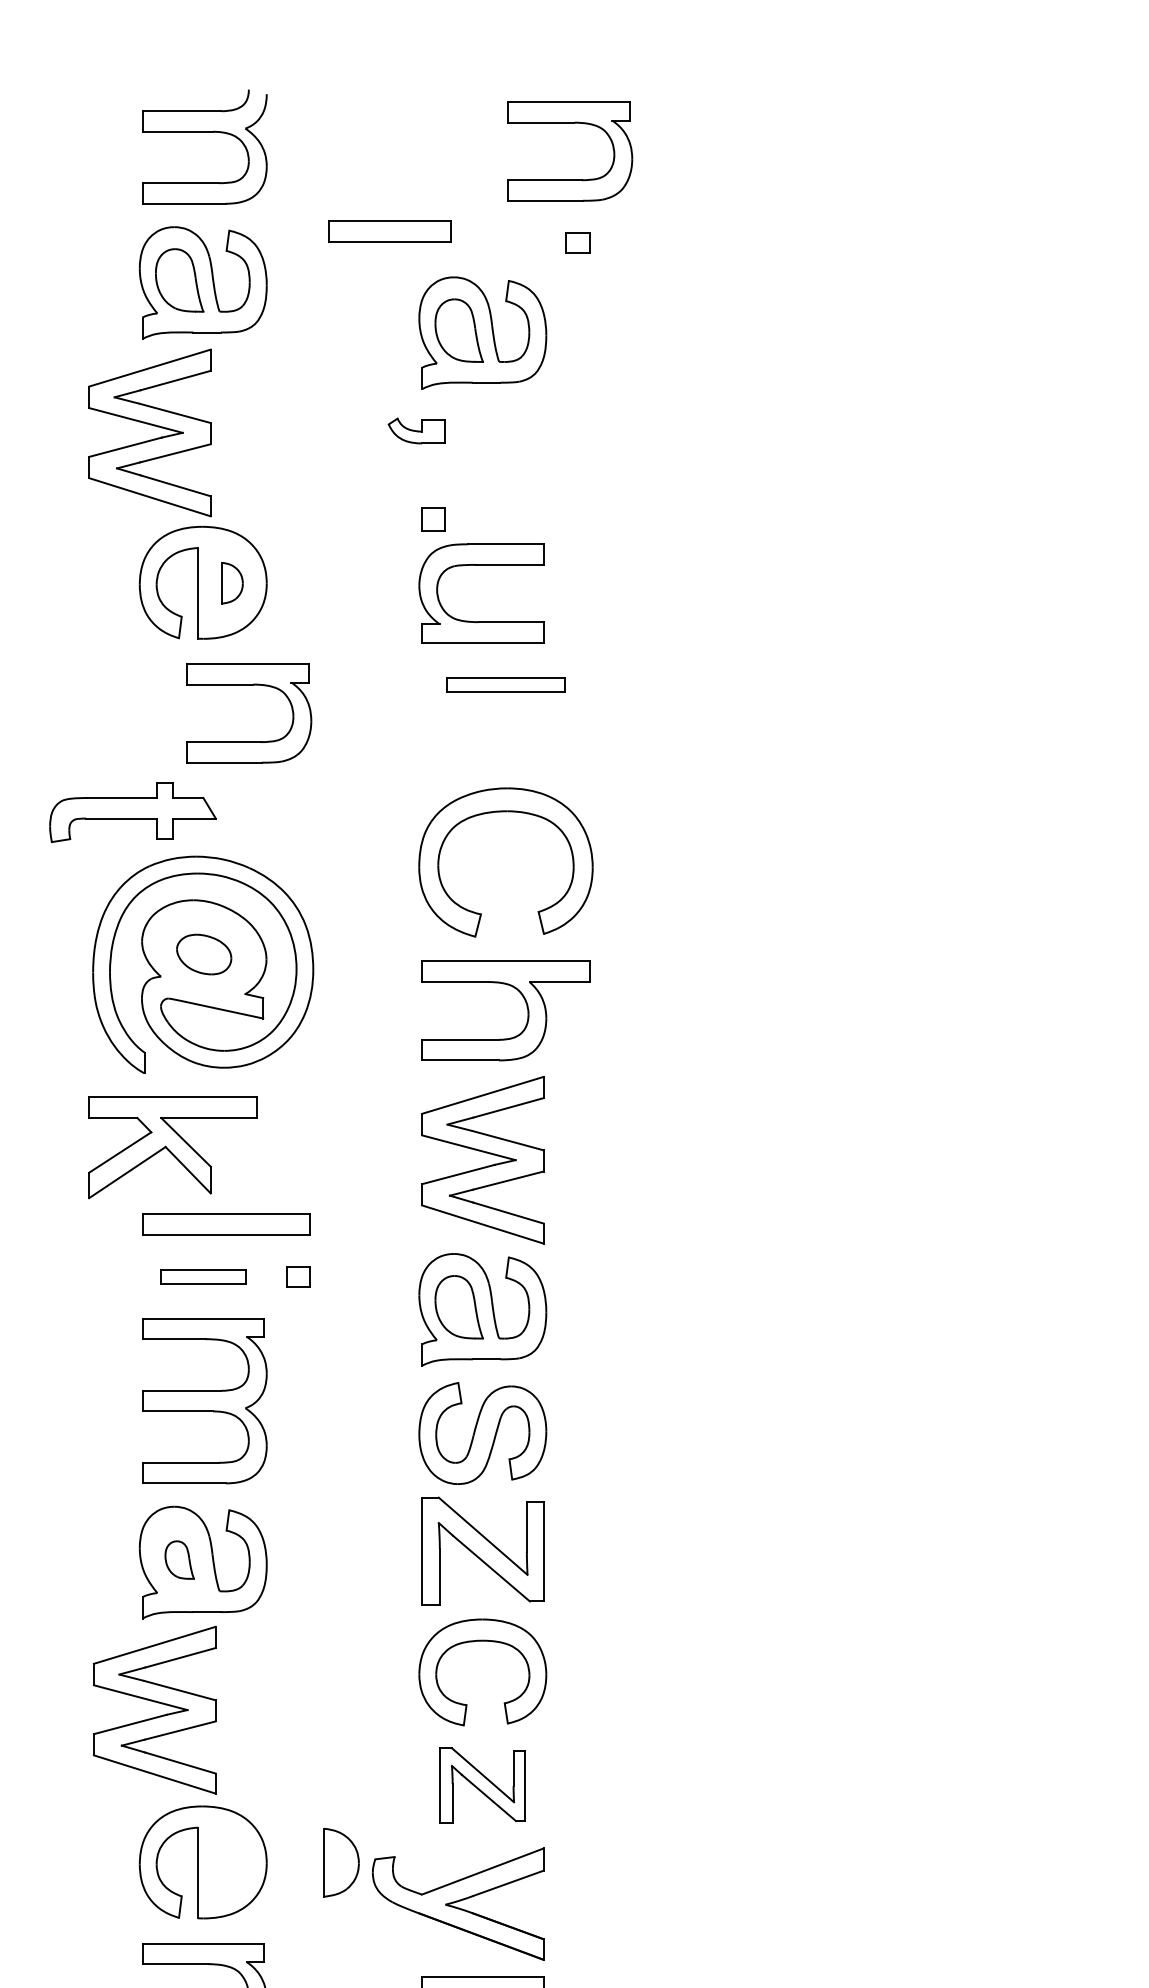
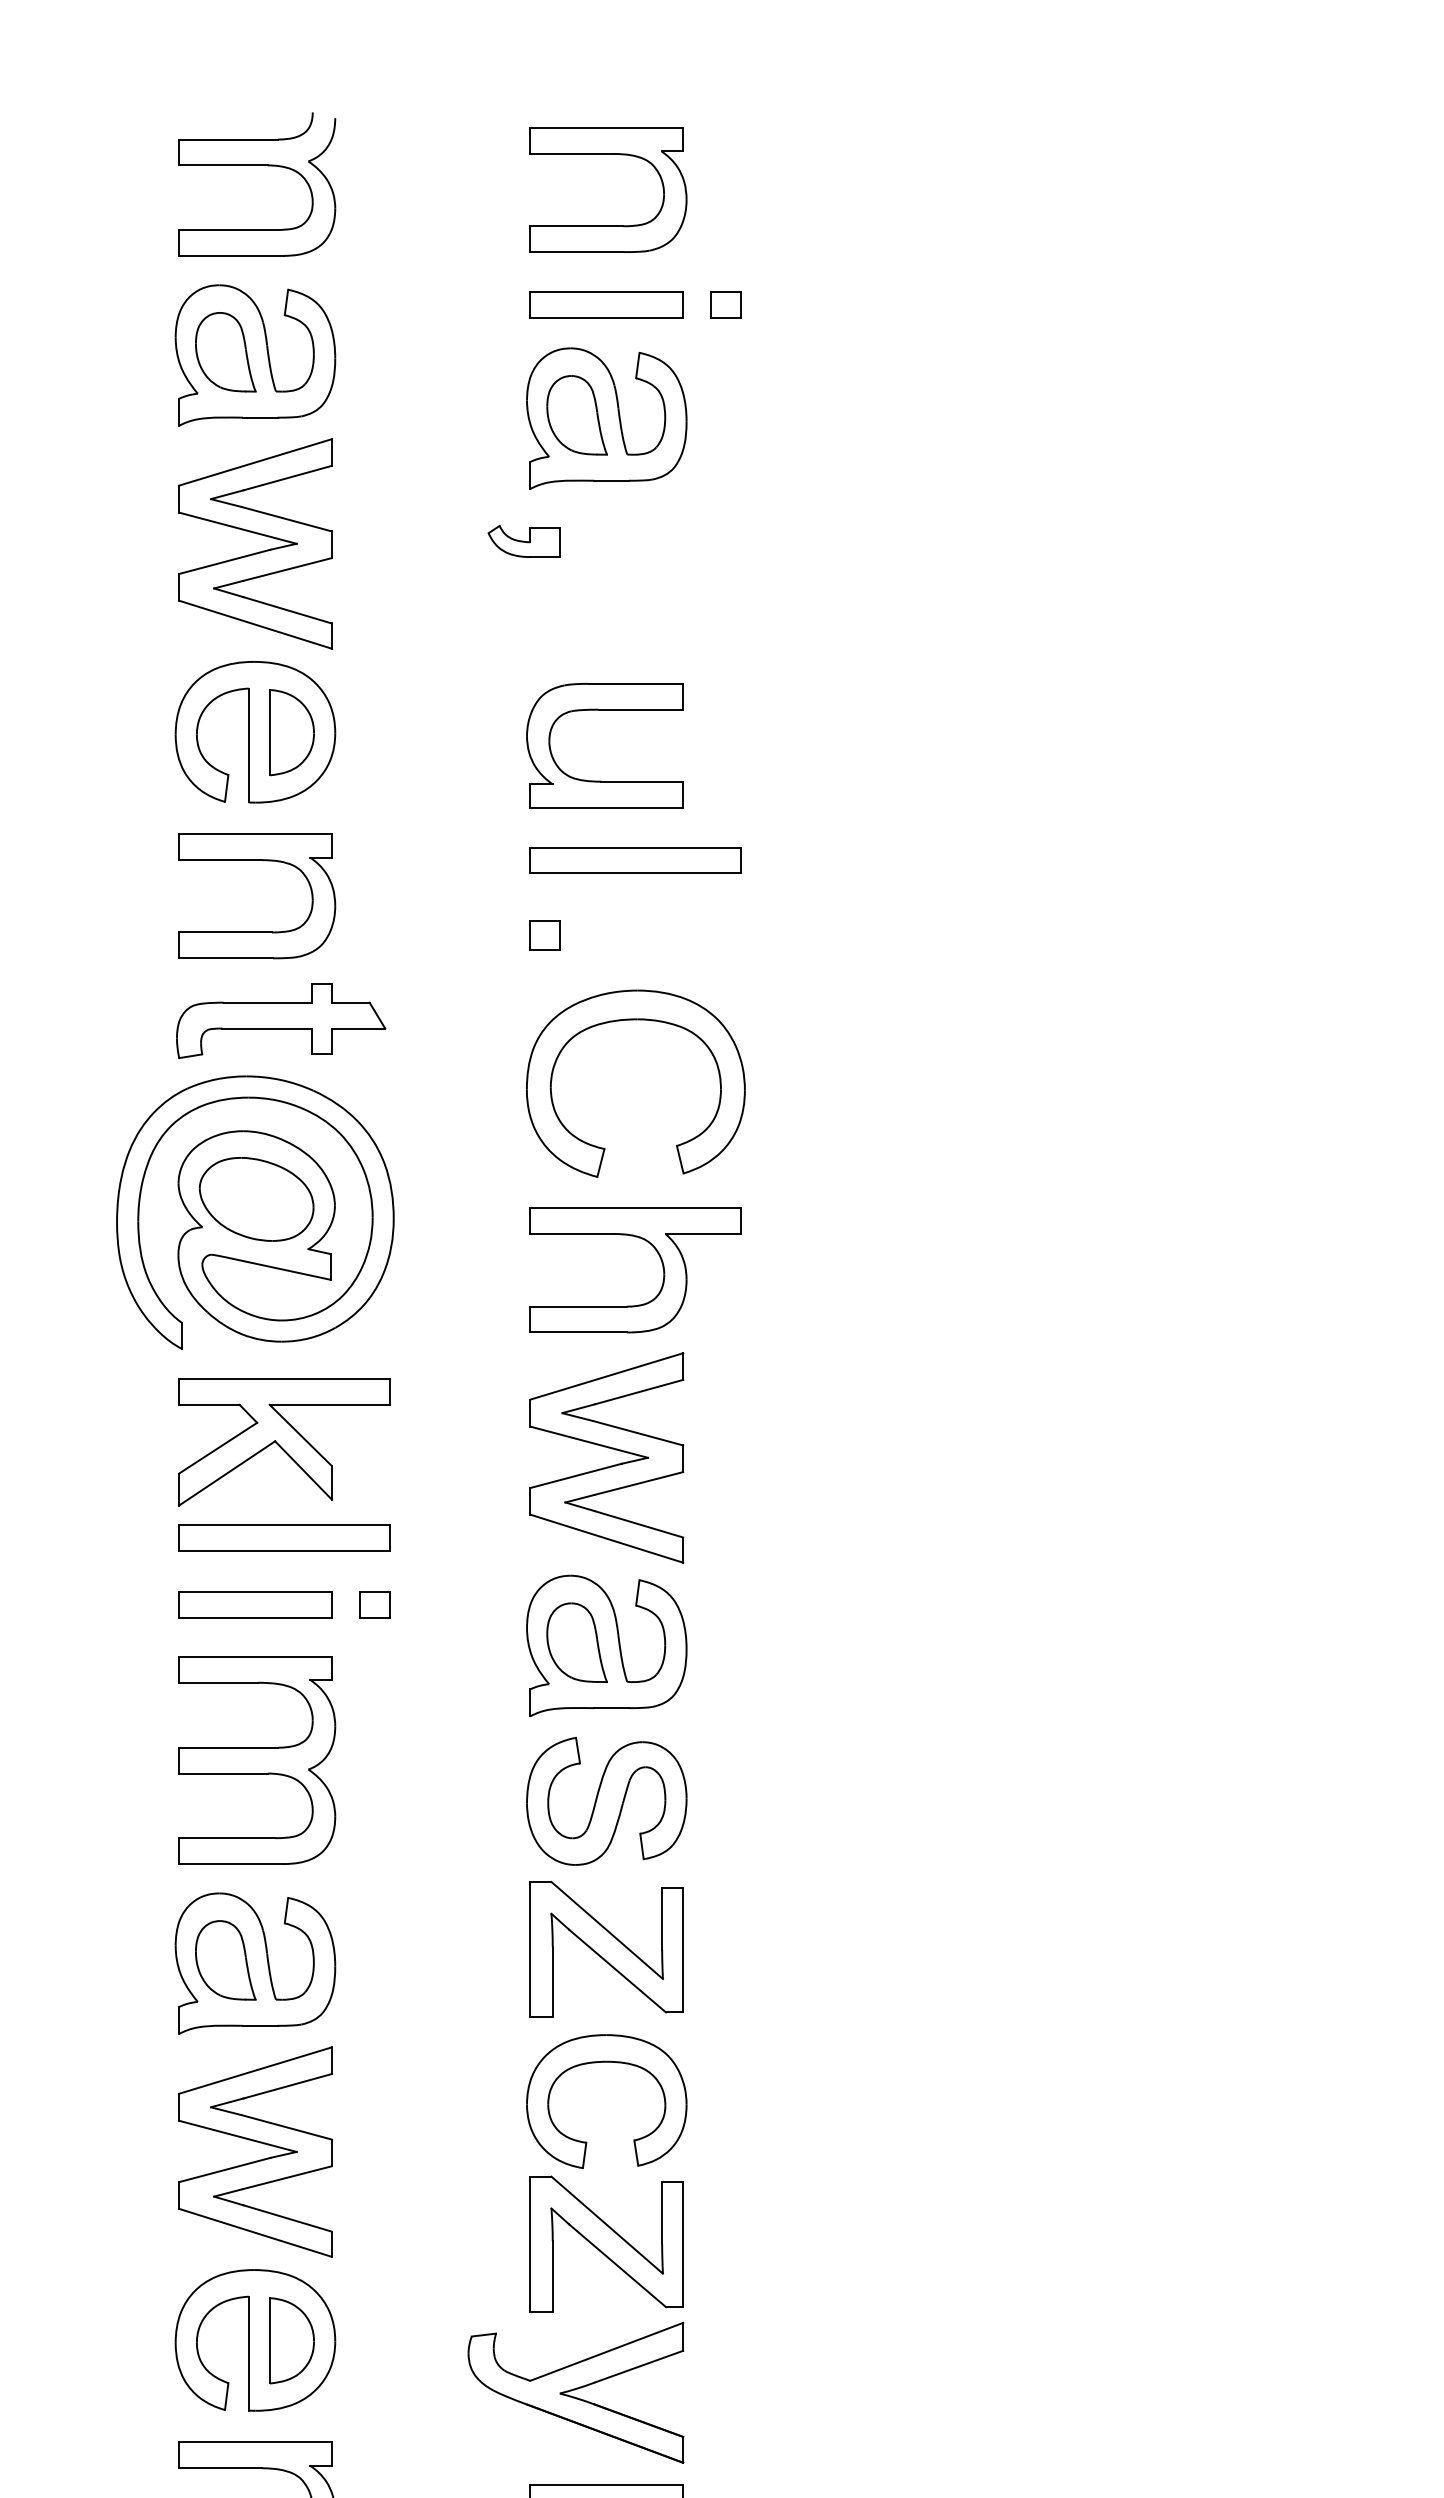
part: (570, 123) -> (608, 154), moved
part: (389, 231) -> (606, 304), moved
part: (153, 438) -> (259, 551), moved
part: (433, 519) -> (544, 935), moved
part: (231, 583) -> (291, 732), size x1.67
part: (505, 684) -> (635, 860), size x1.43
part: (249, 741) -> (257, 931), moved
part: (133, 812) -> (281, 1020), moved
part: (204, 954) -> (256, 1199), size x1.67
part: (173, 1147) -> (284, 1442), moved
part: (203, 1276) -> (255, 1604), size x1.43
part: (179, 1560) -> (225, 1960), size x1.67
part: (157, 1716) -> (259, 2159), moved
part: (482, 1785) -> (606, 2243), size x1.43
part: (340, 1862) -> (291, 2340), moved

